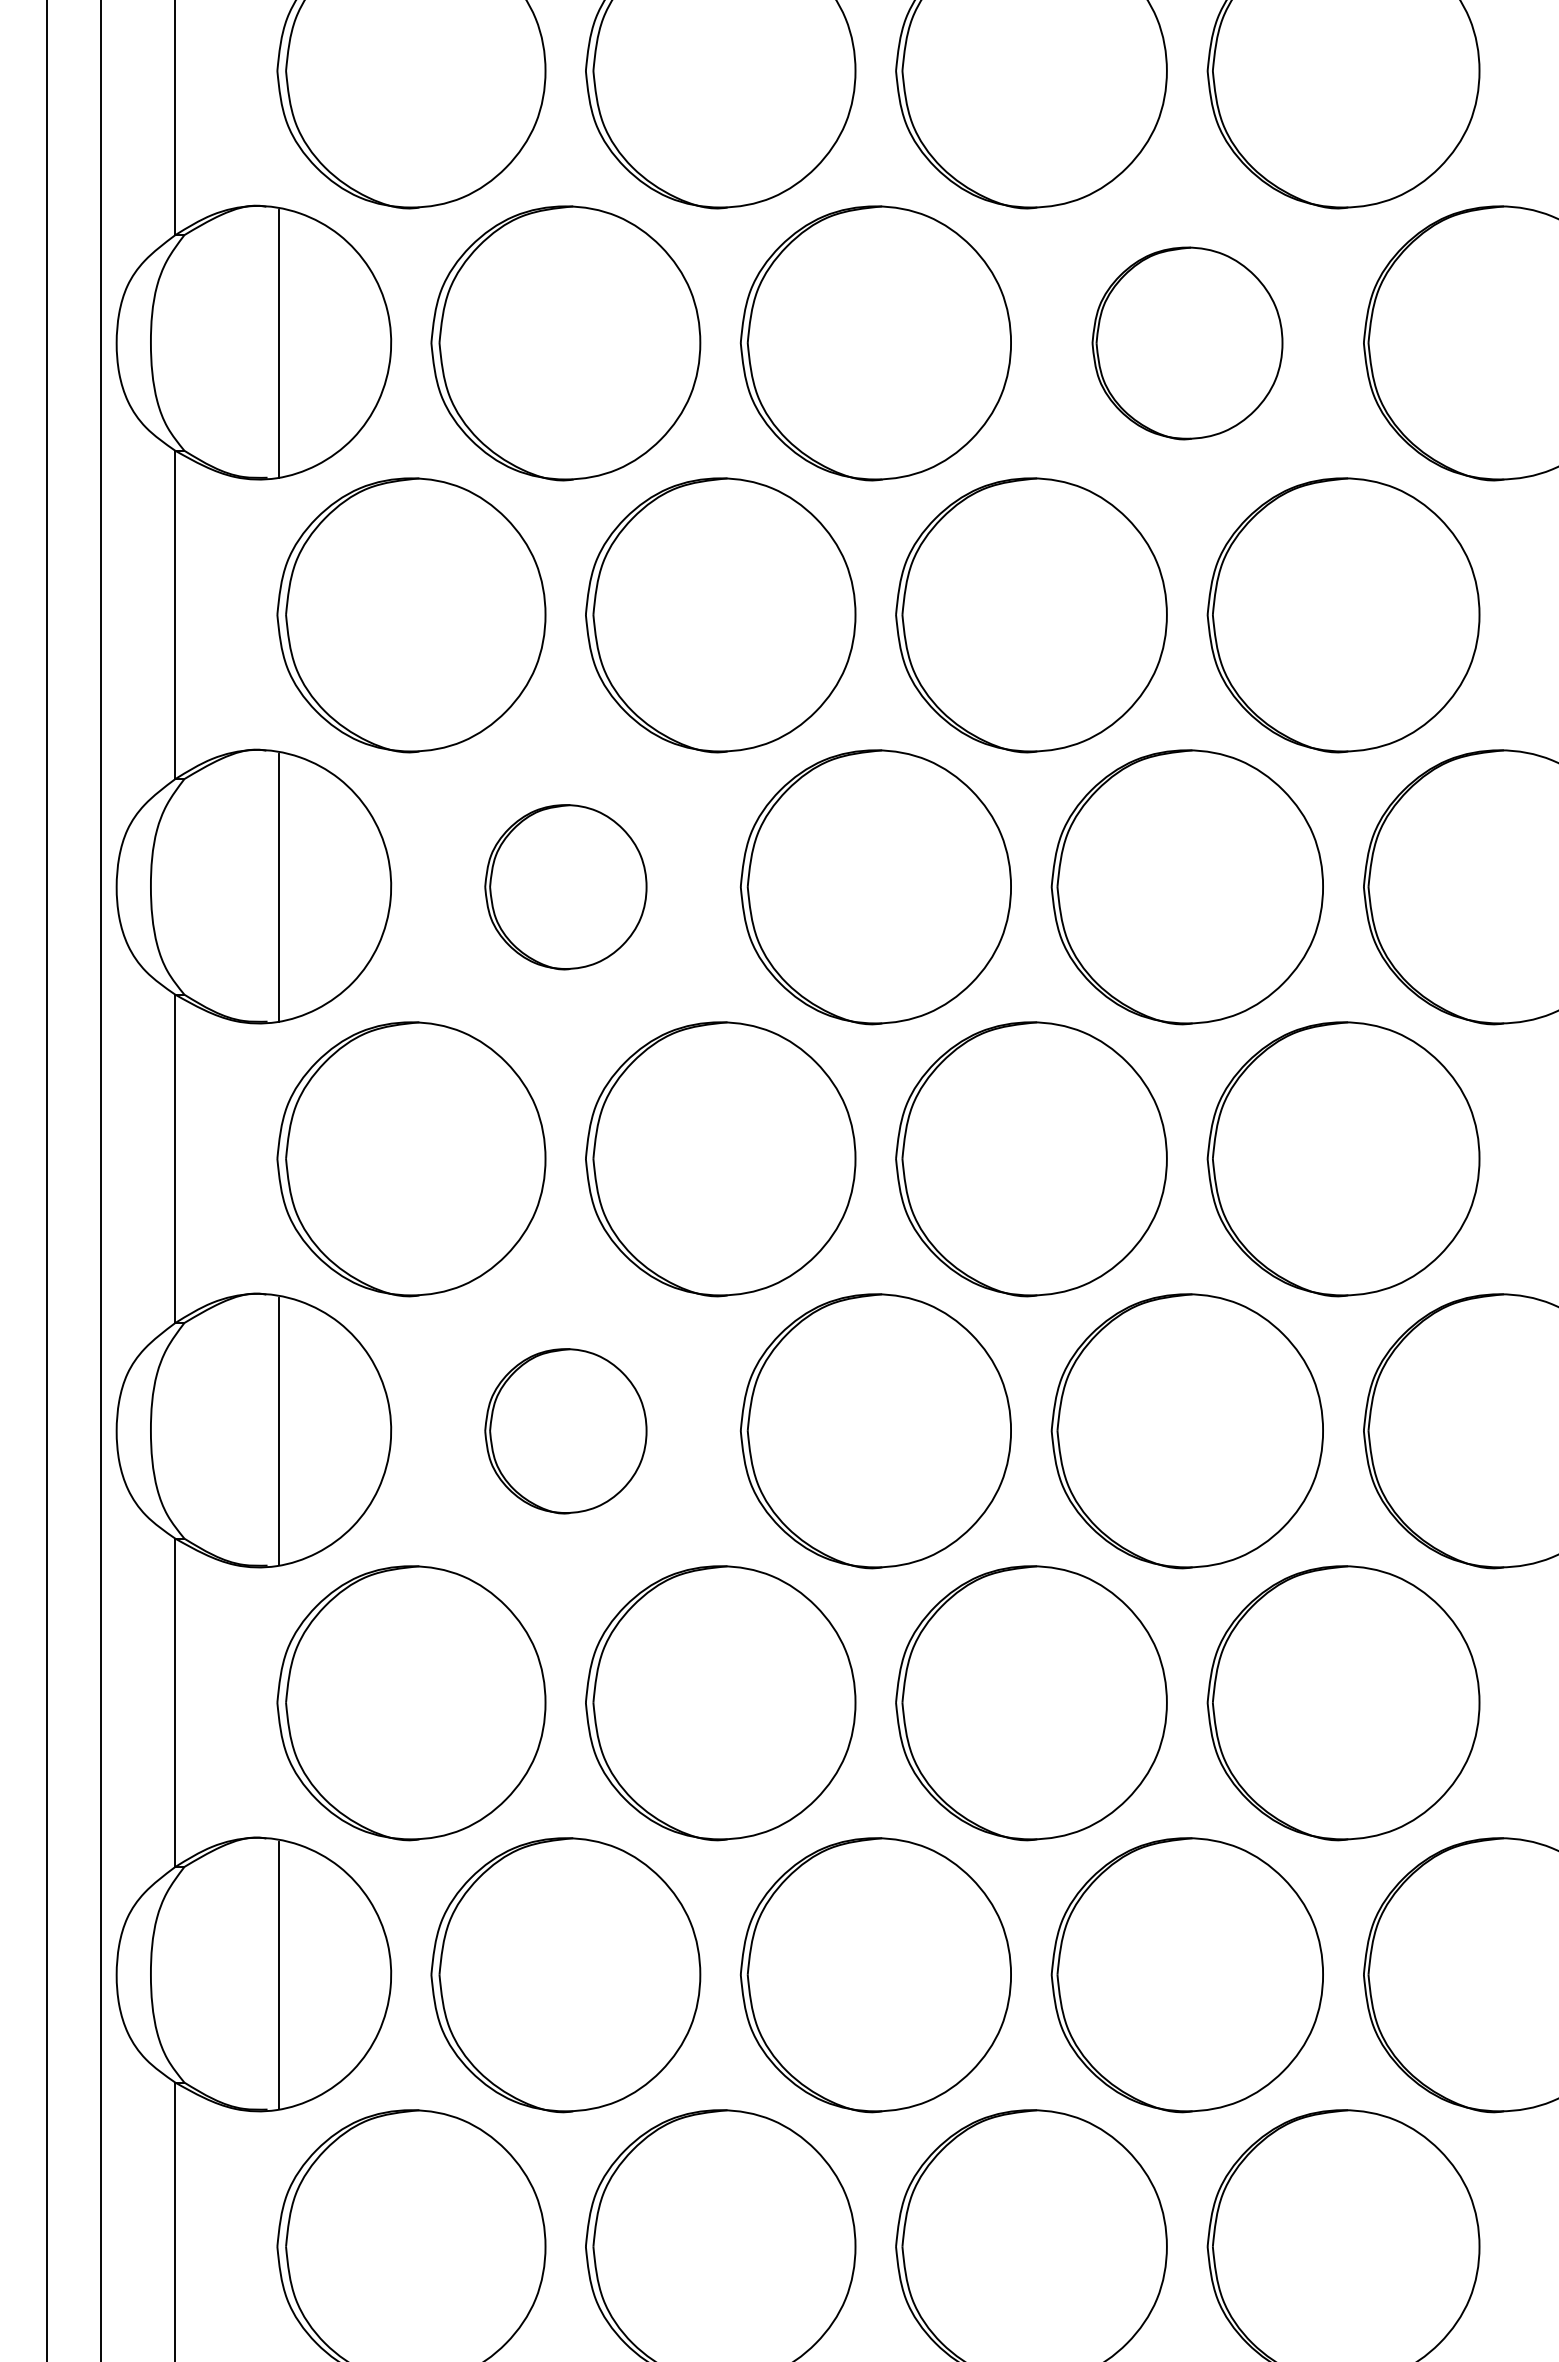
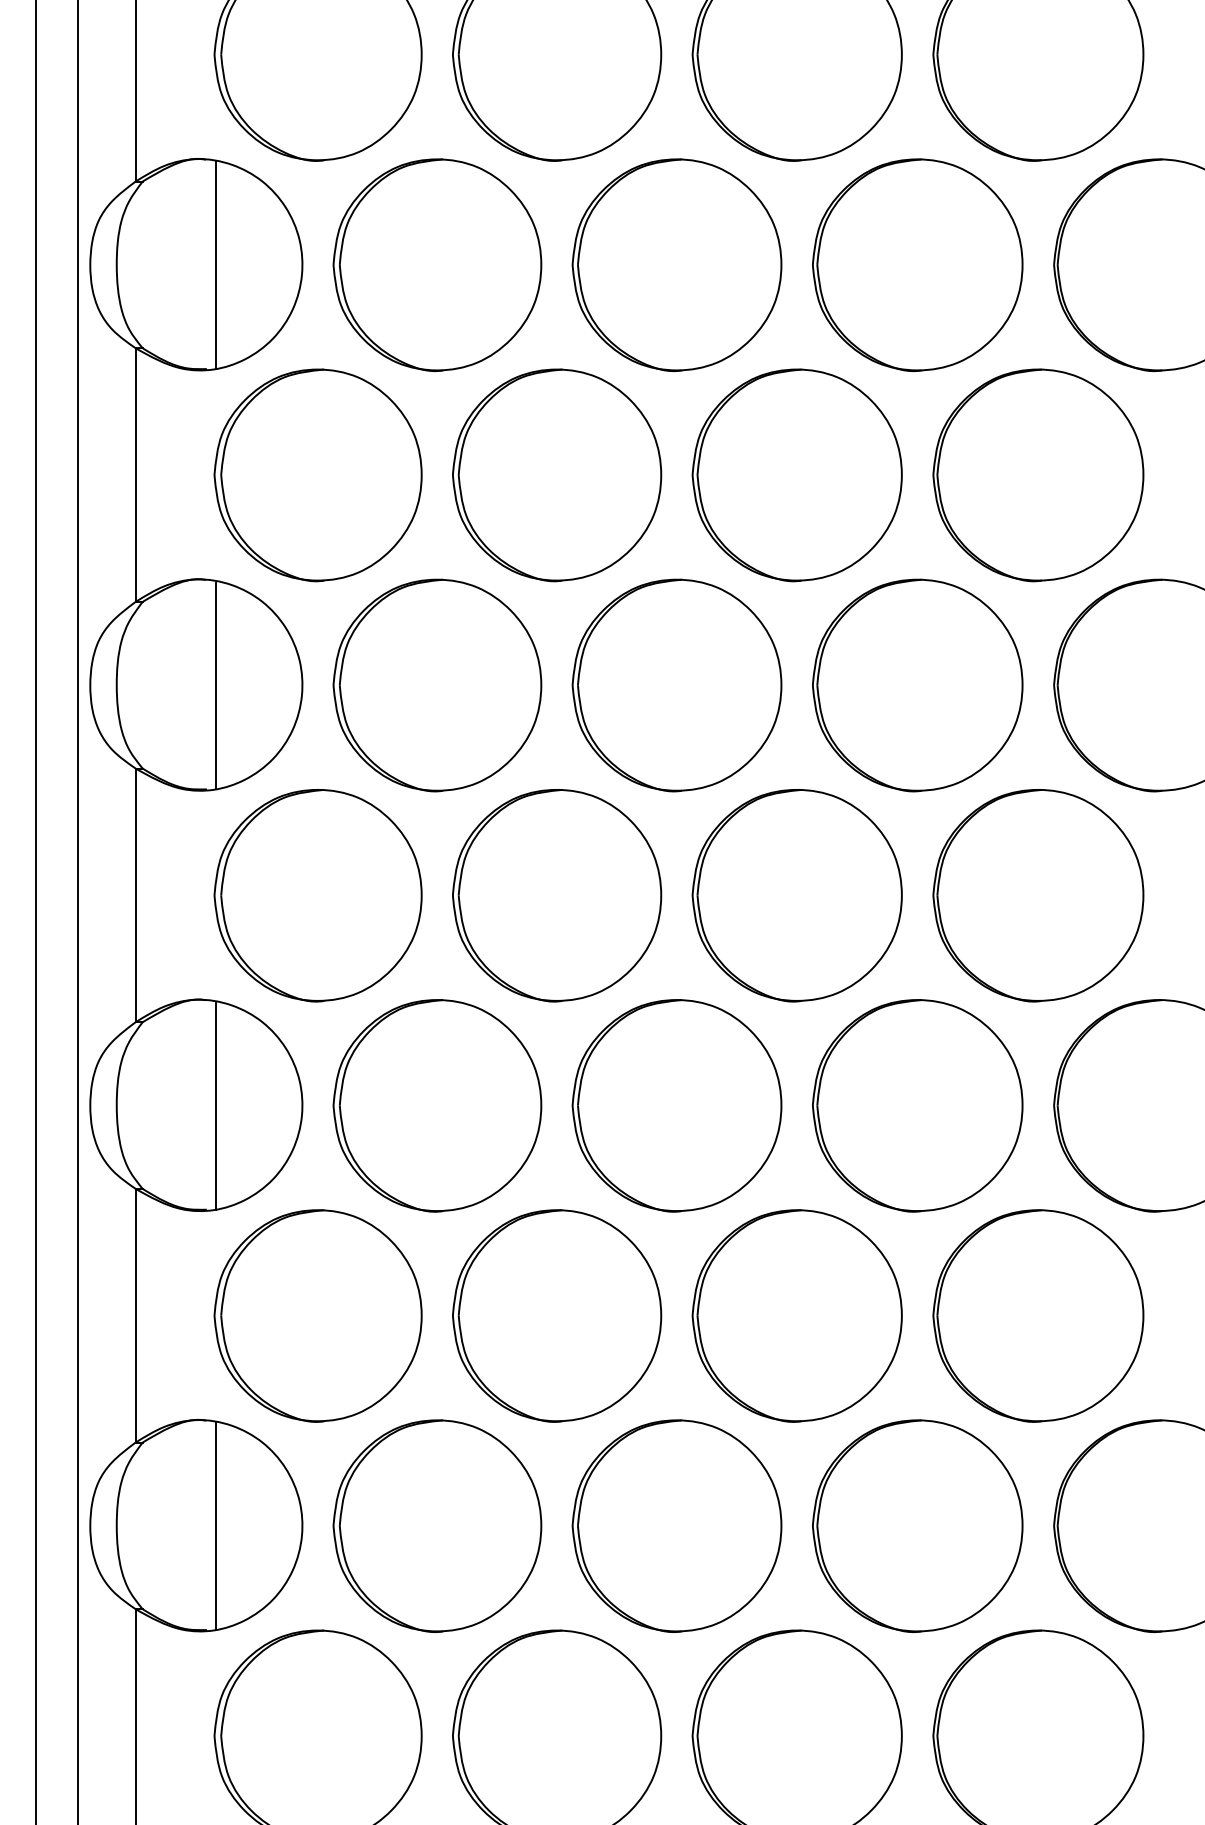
part: (1187, 343) -> (917, 265), size x1.43
part: (565, 887) -> (437, 685), size x1.67
part: (565, 1430) -> (437, 1105), size x1.67

